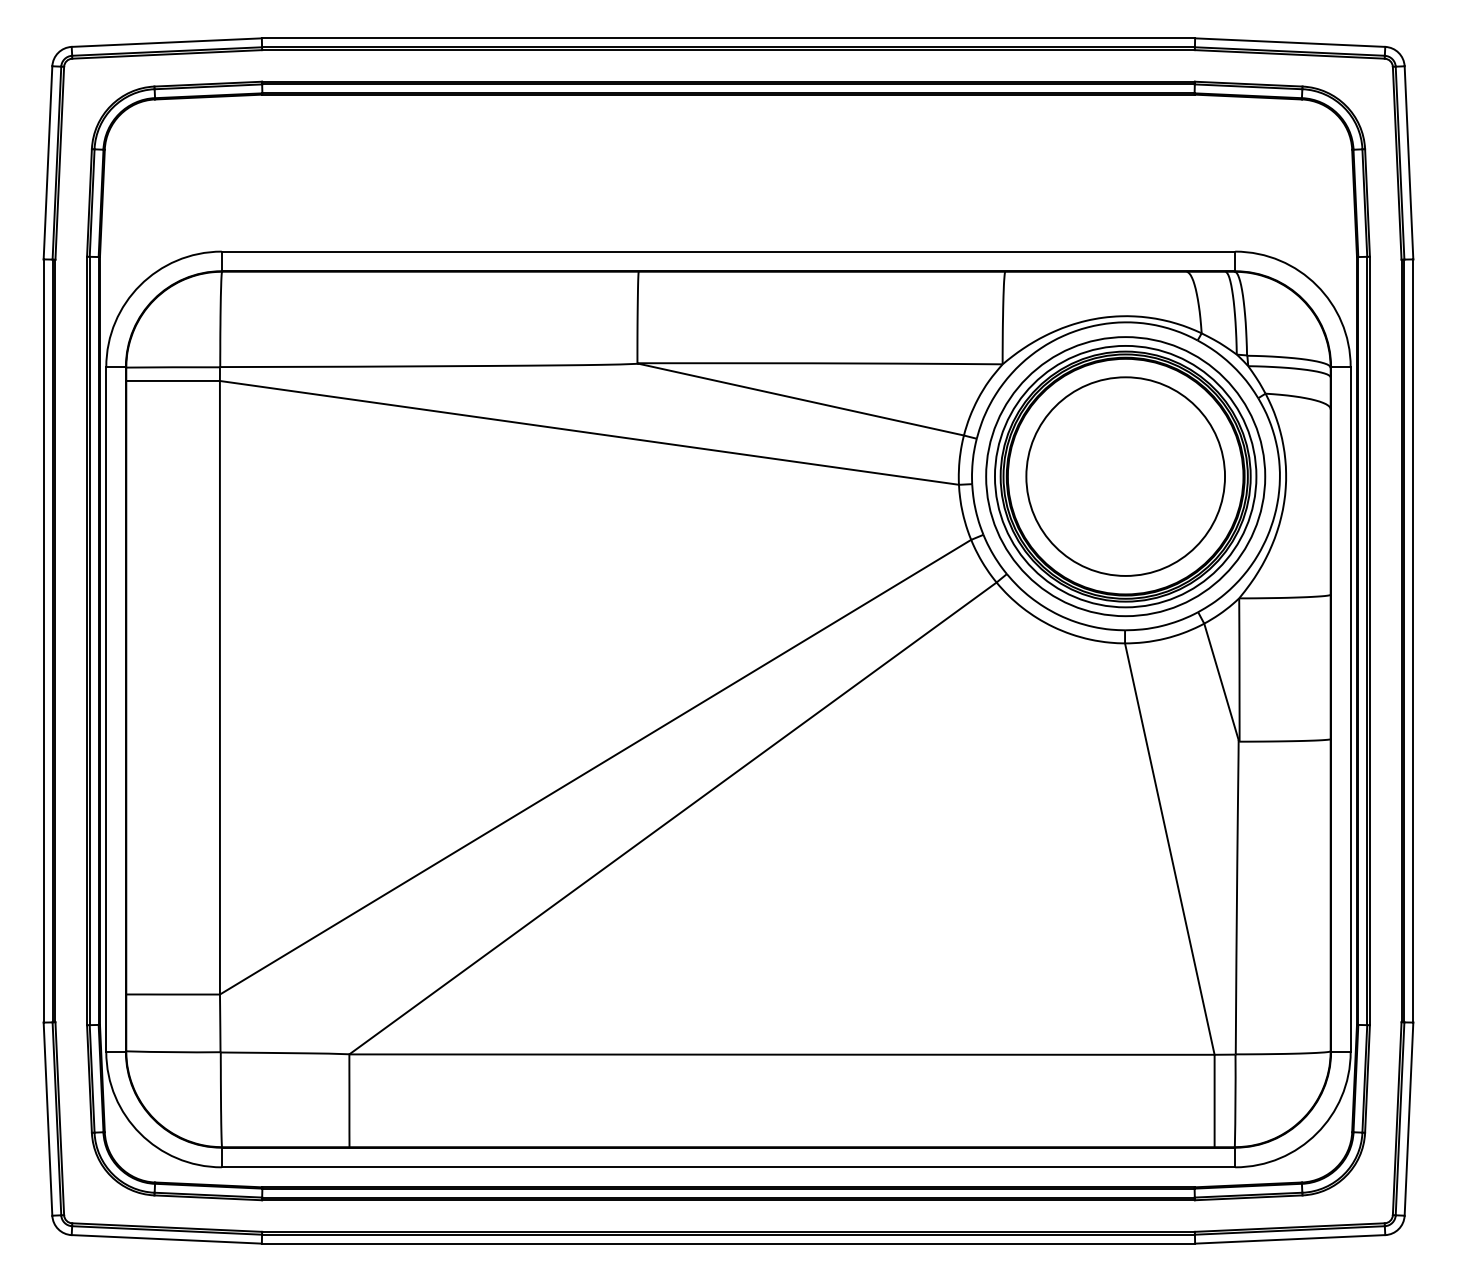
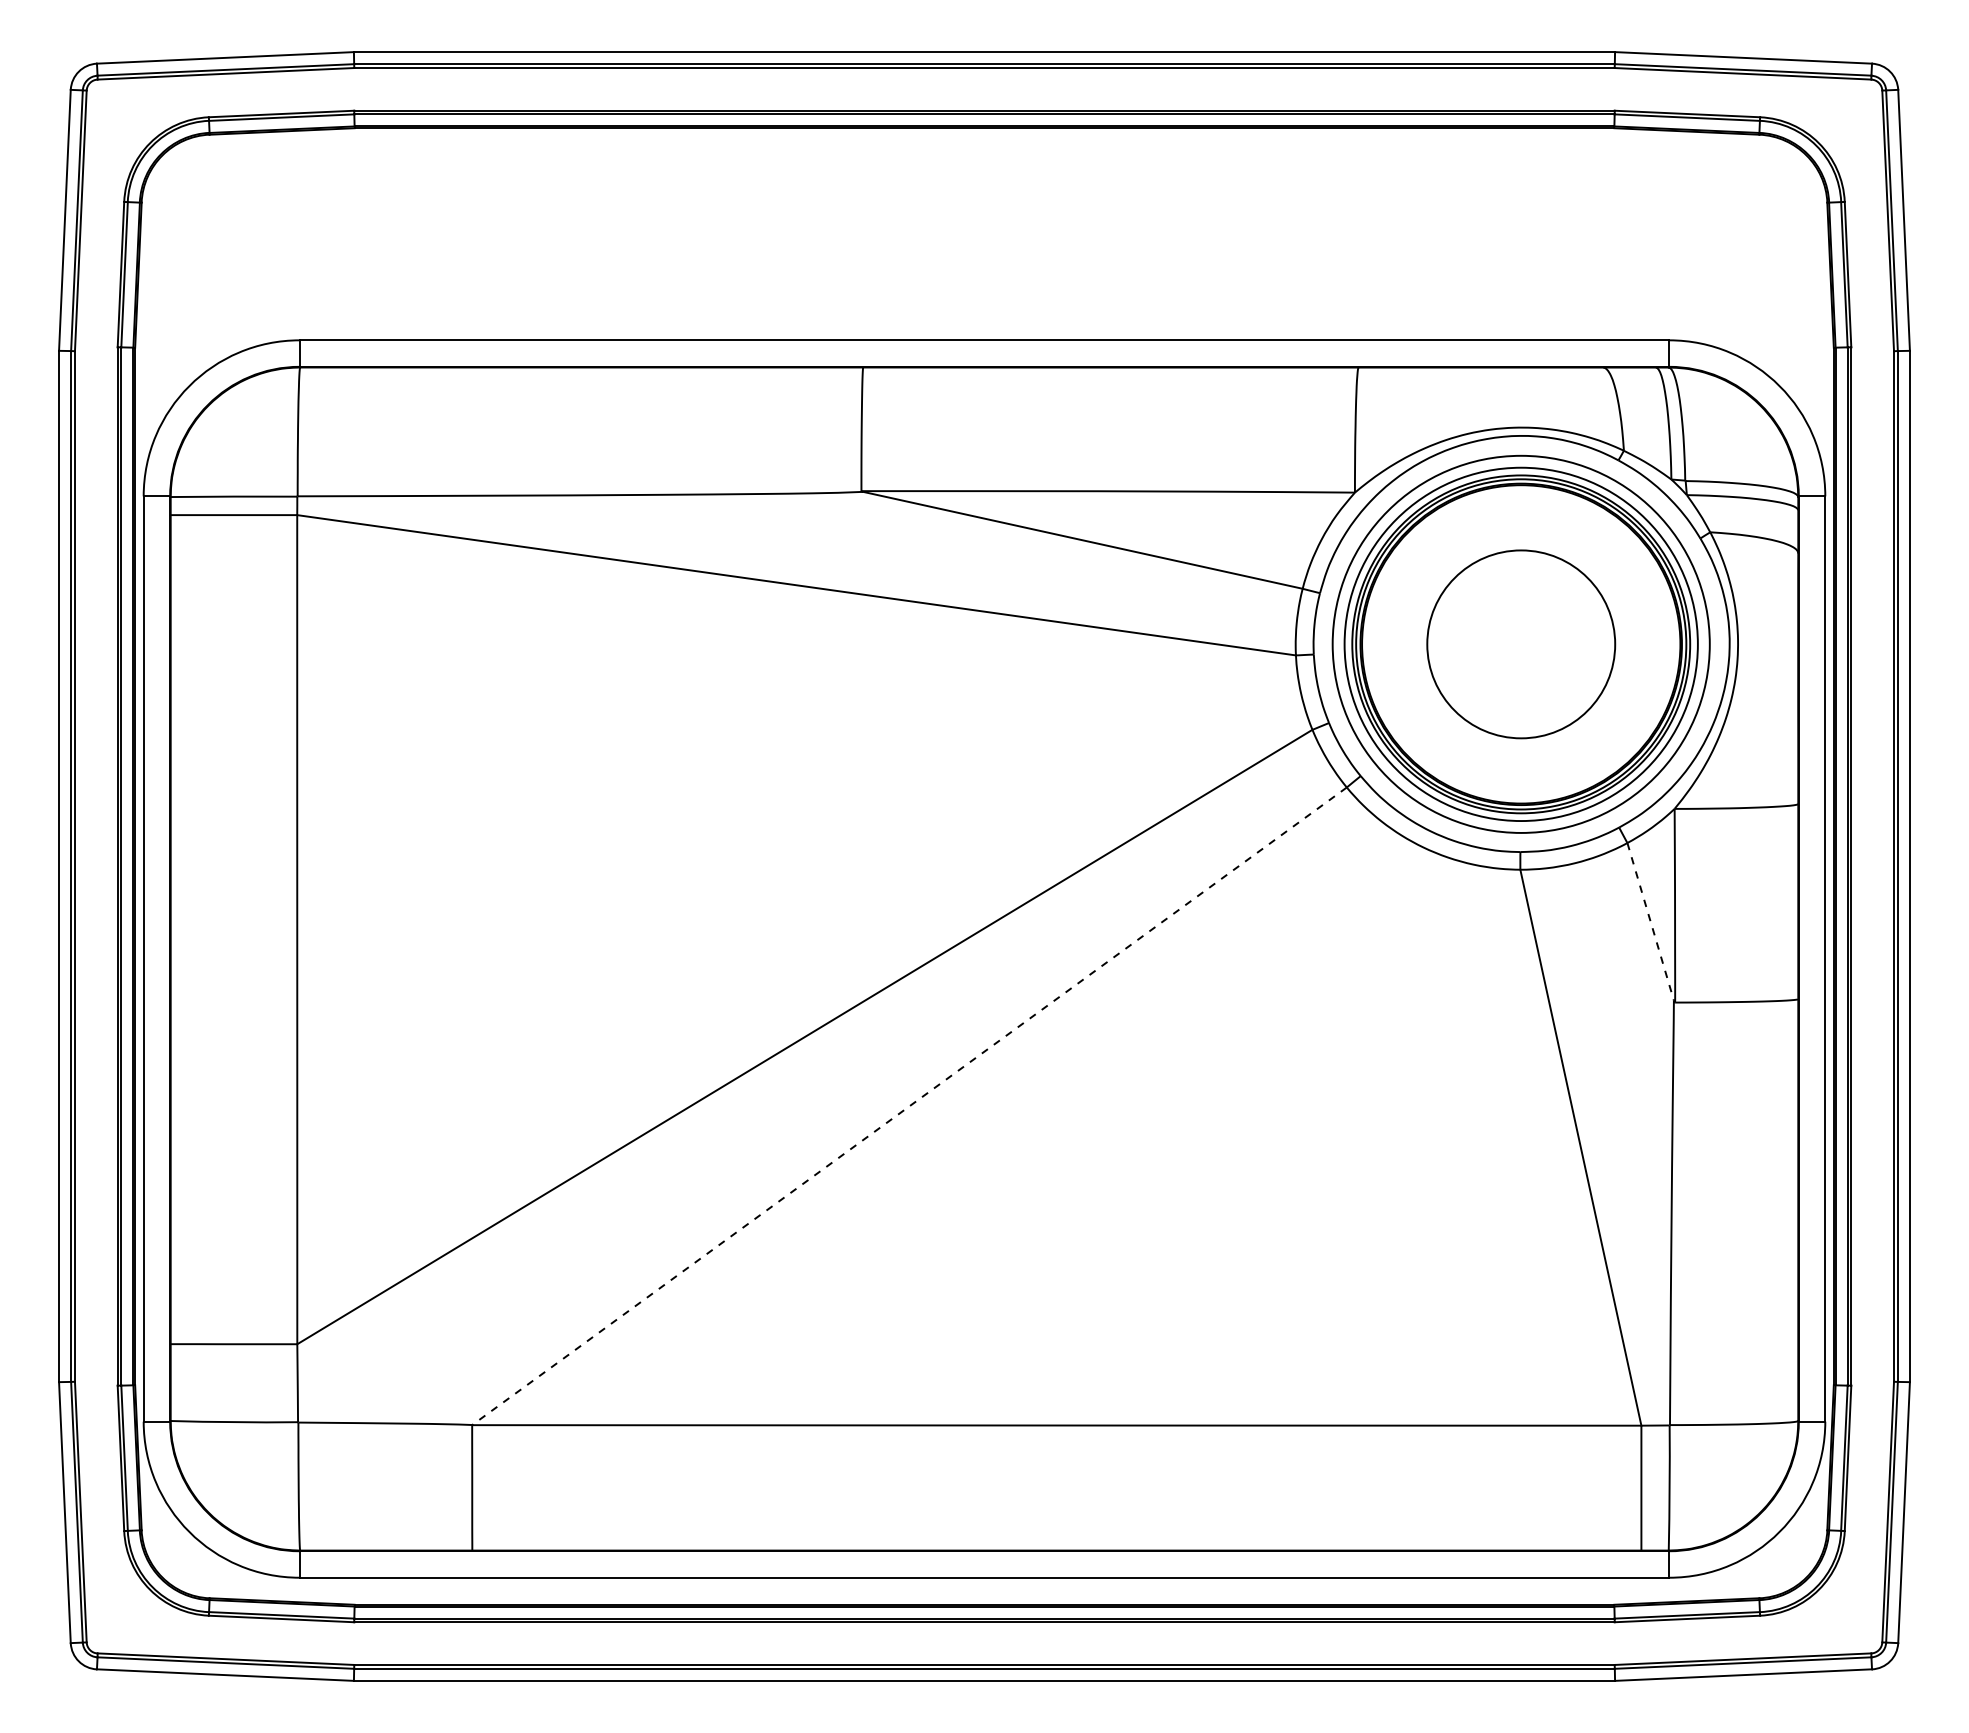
circle: (1125, 476) -> (1521, 644), size x0.7
line: (1221, 682) -> (1650, 922), solid -> dashed
line: (673, 818) -> (909, 1106), solid -> dashed

